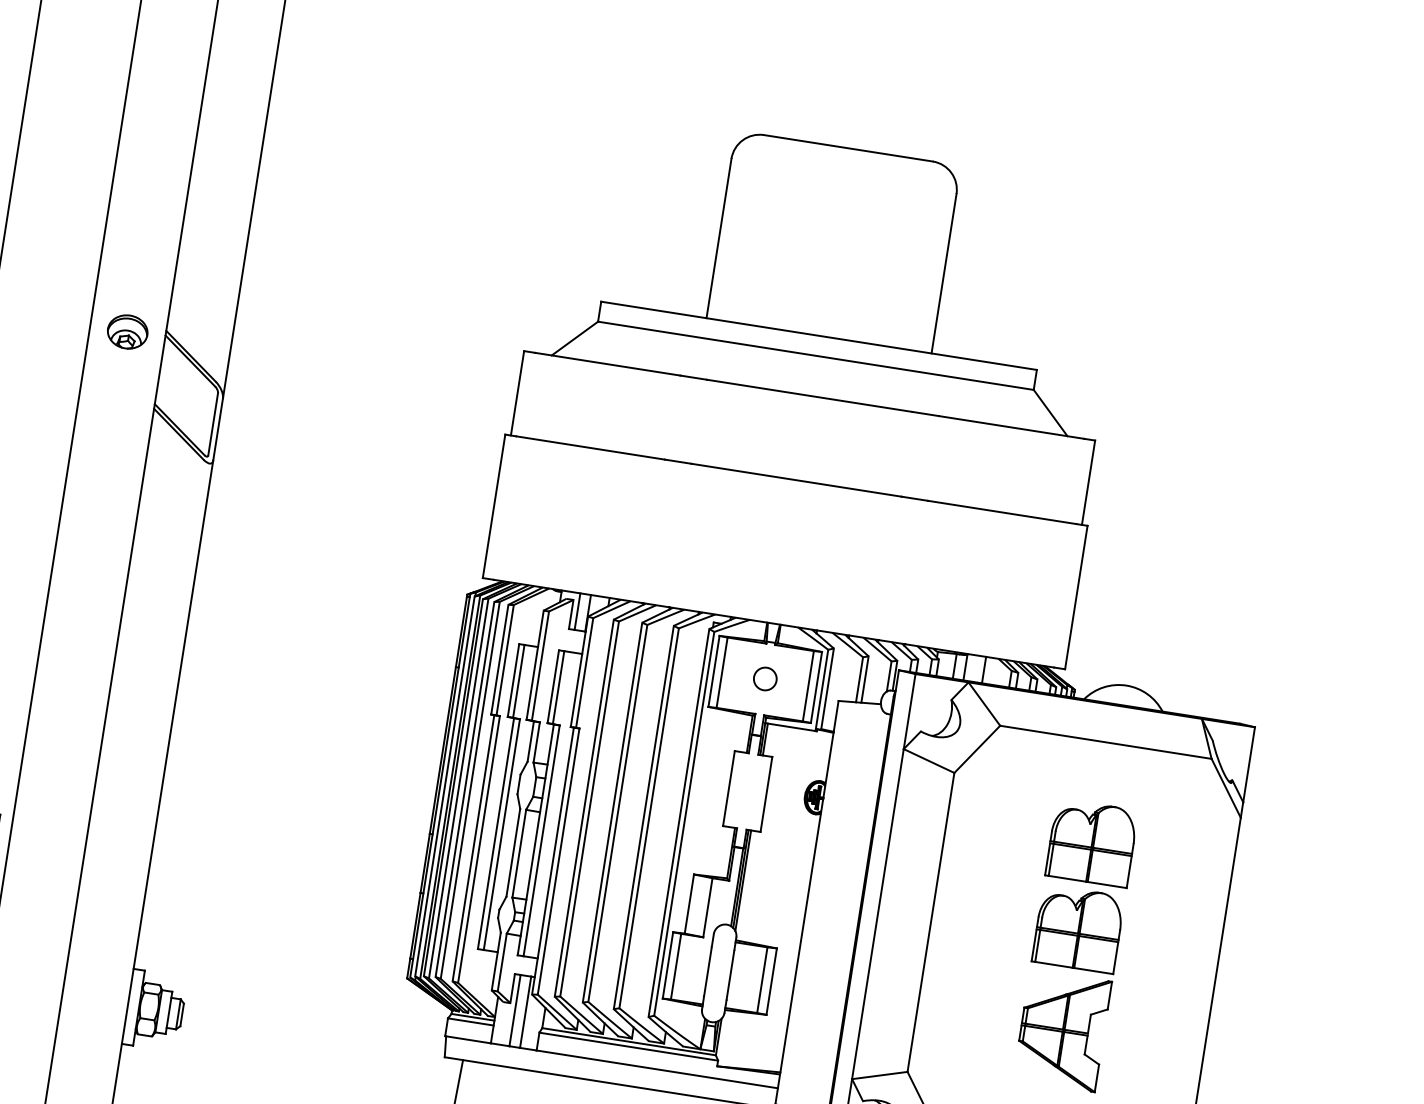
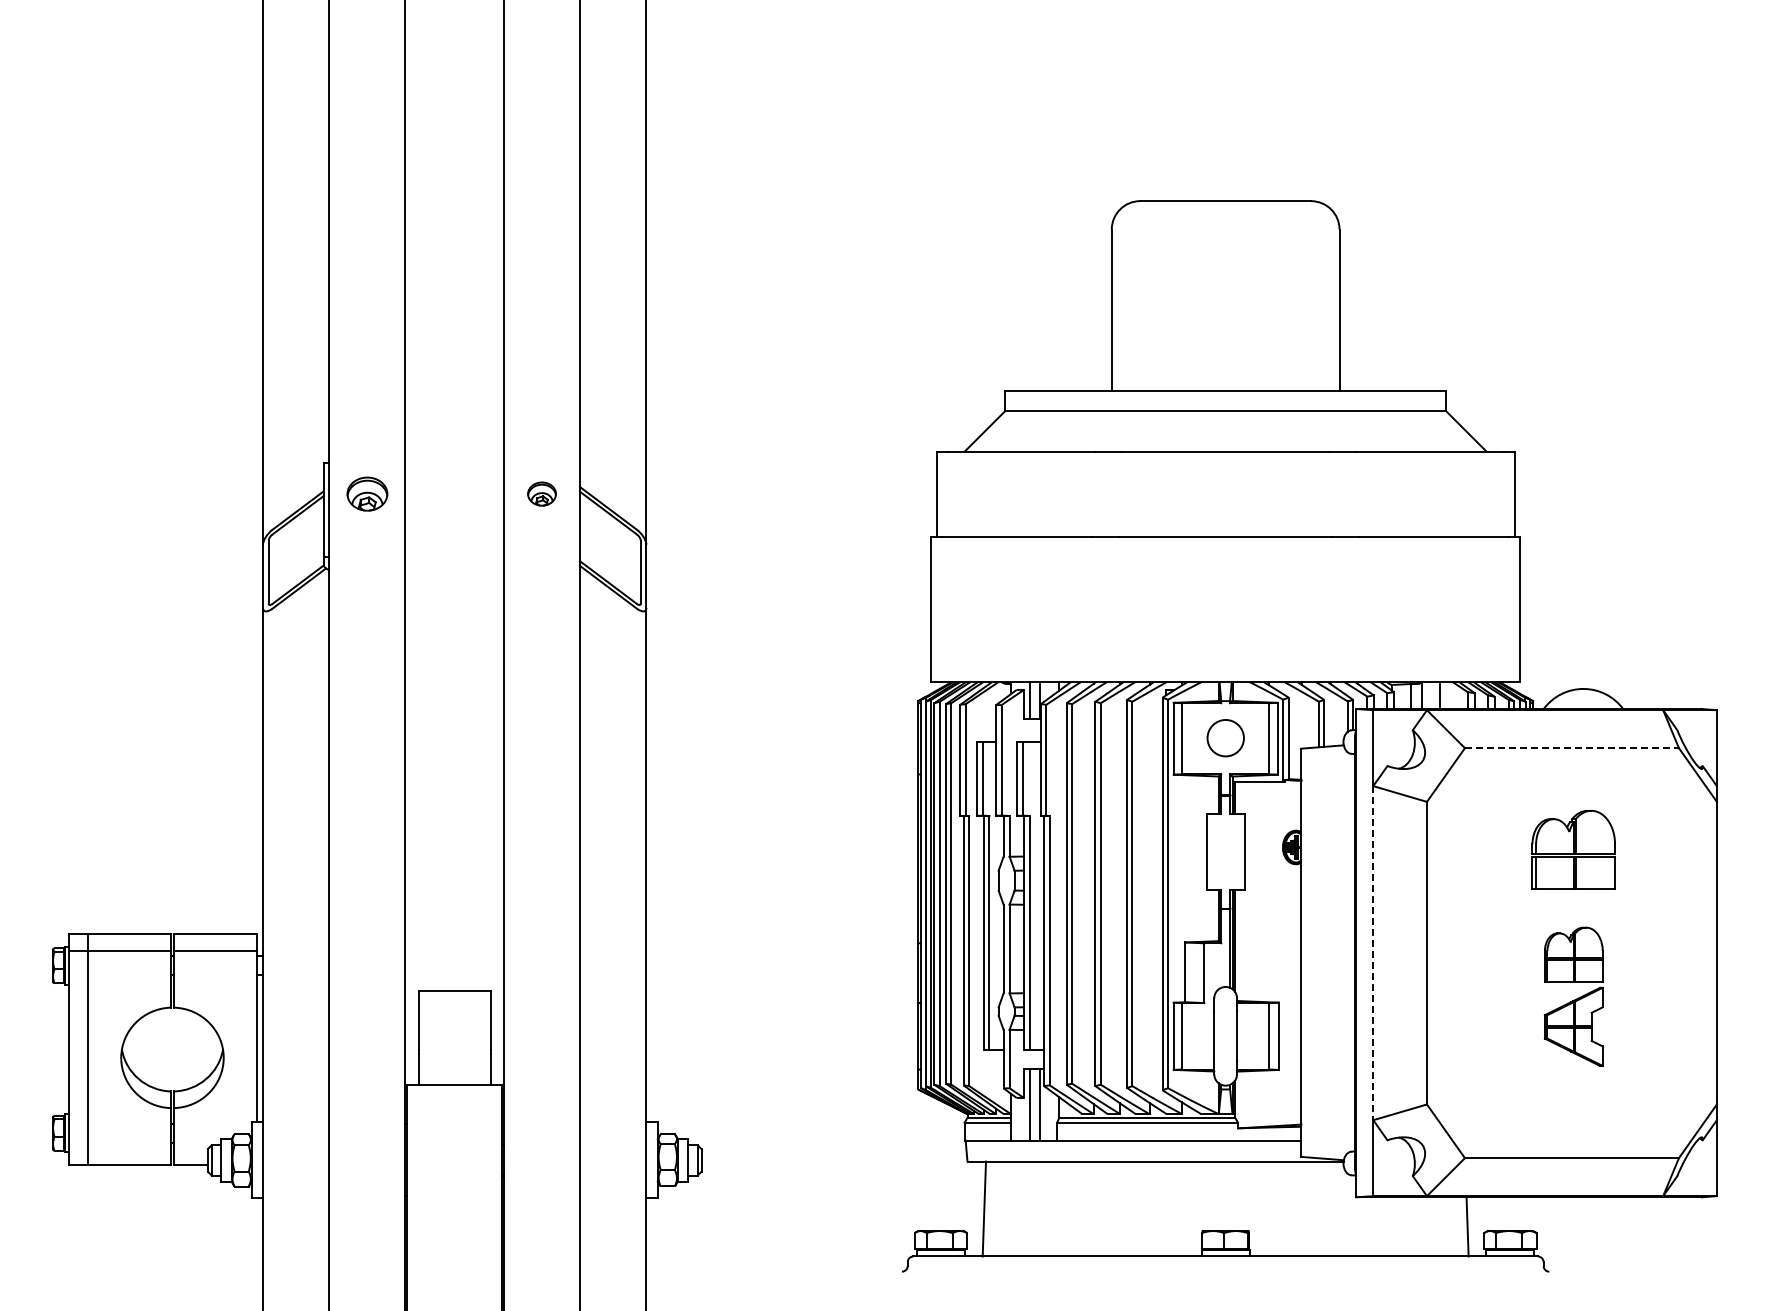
part: (127, 331) -> (541, 493), size x0.7
circle: (765, 679) -> (1225, 738), size x1.6
line: (1105, 742) -> (1571, 748), solid -> dashed
line: (878, 914) -> (1373, 953), solid -> dashed
part: (1069, 987) -> (1573, 996), size x0.7

